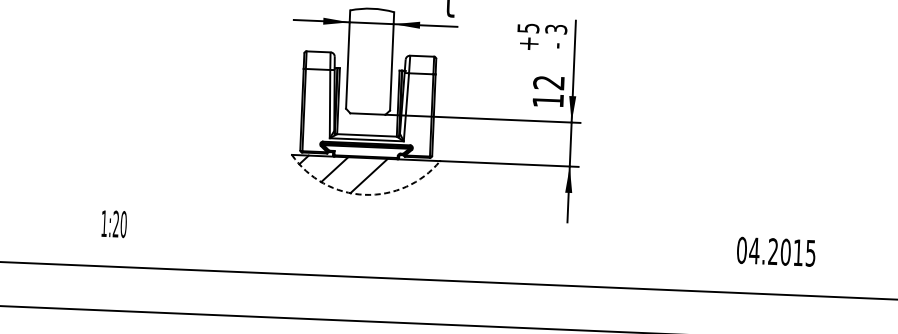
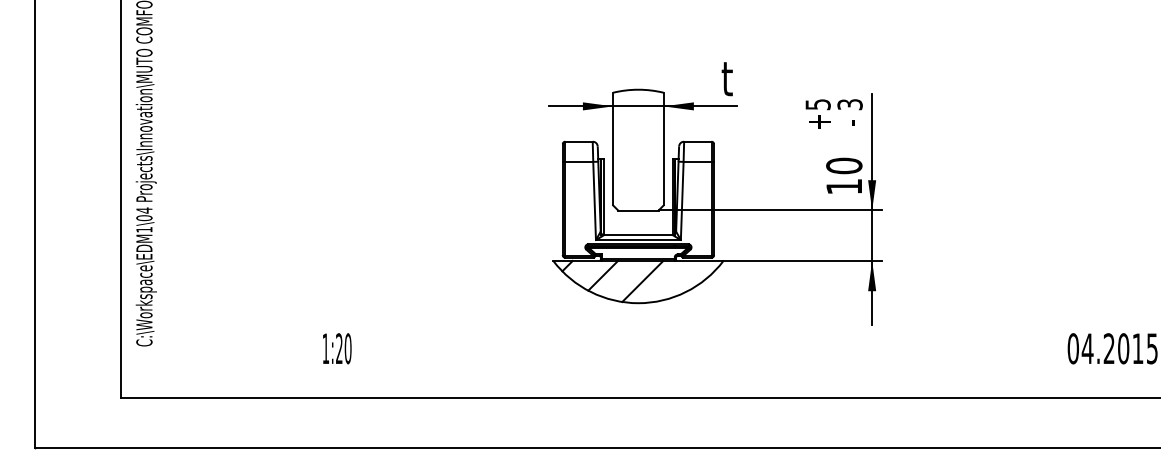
text: (549, 82) -> (844, 165), 12 -> 10
arc: (364, 195) -> (638, 303), dashed -> solid
text: (114, 223) -> (337, 348), moved

